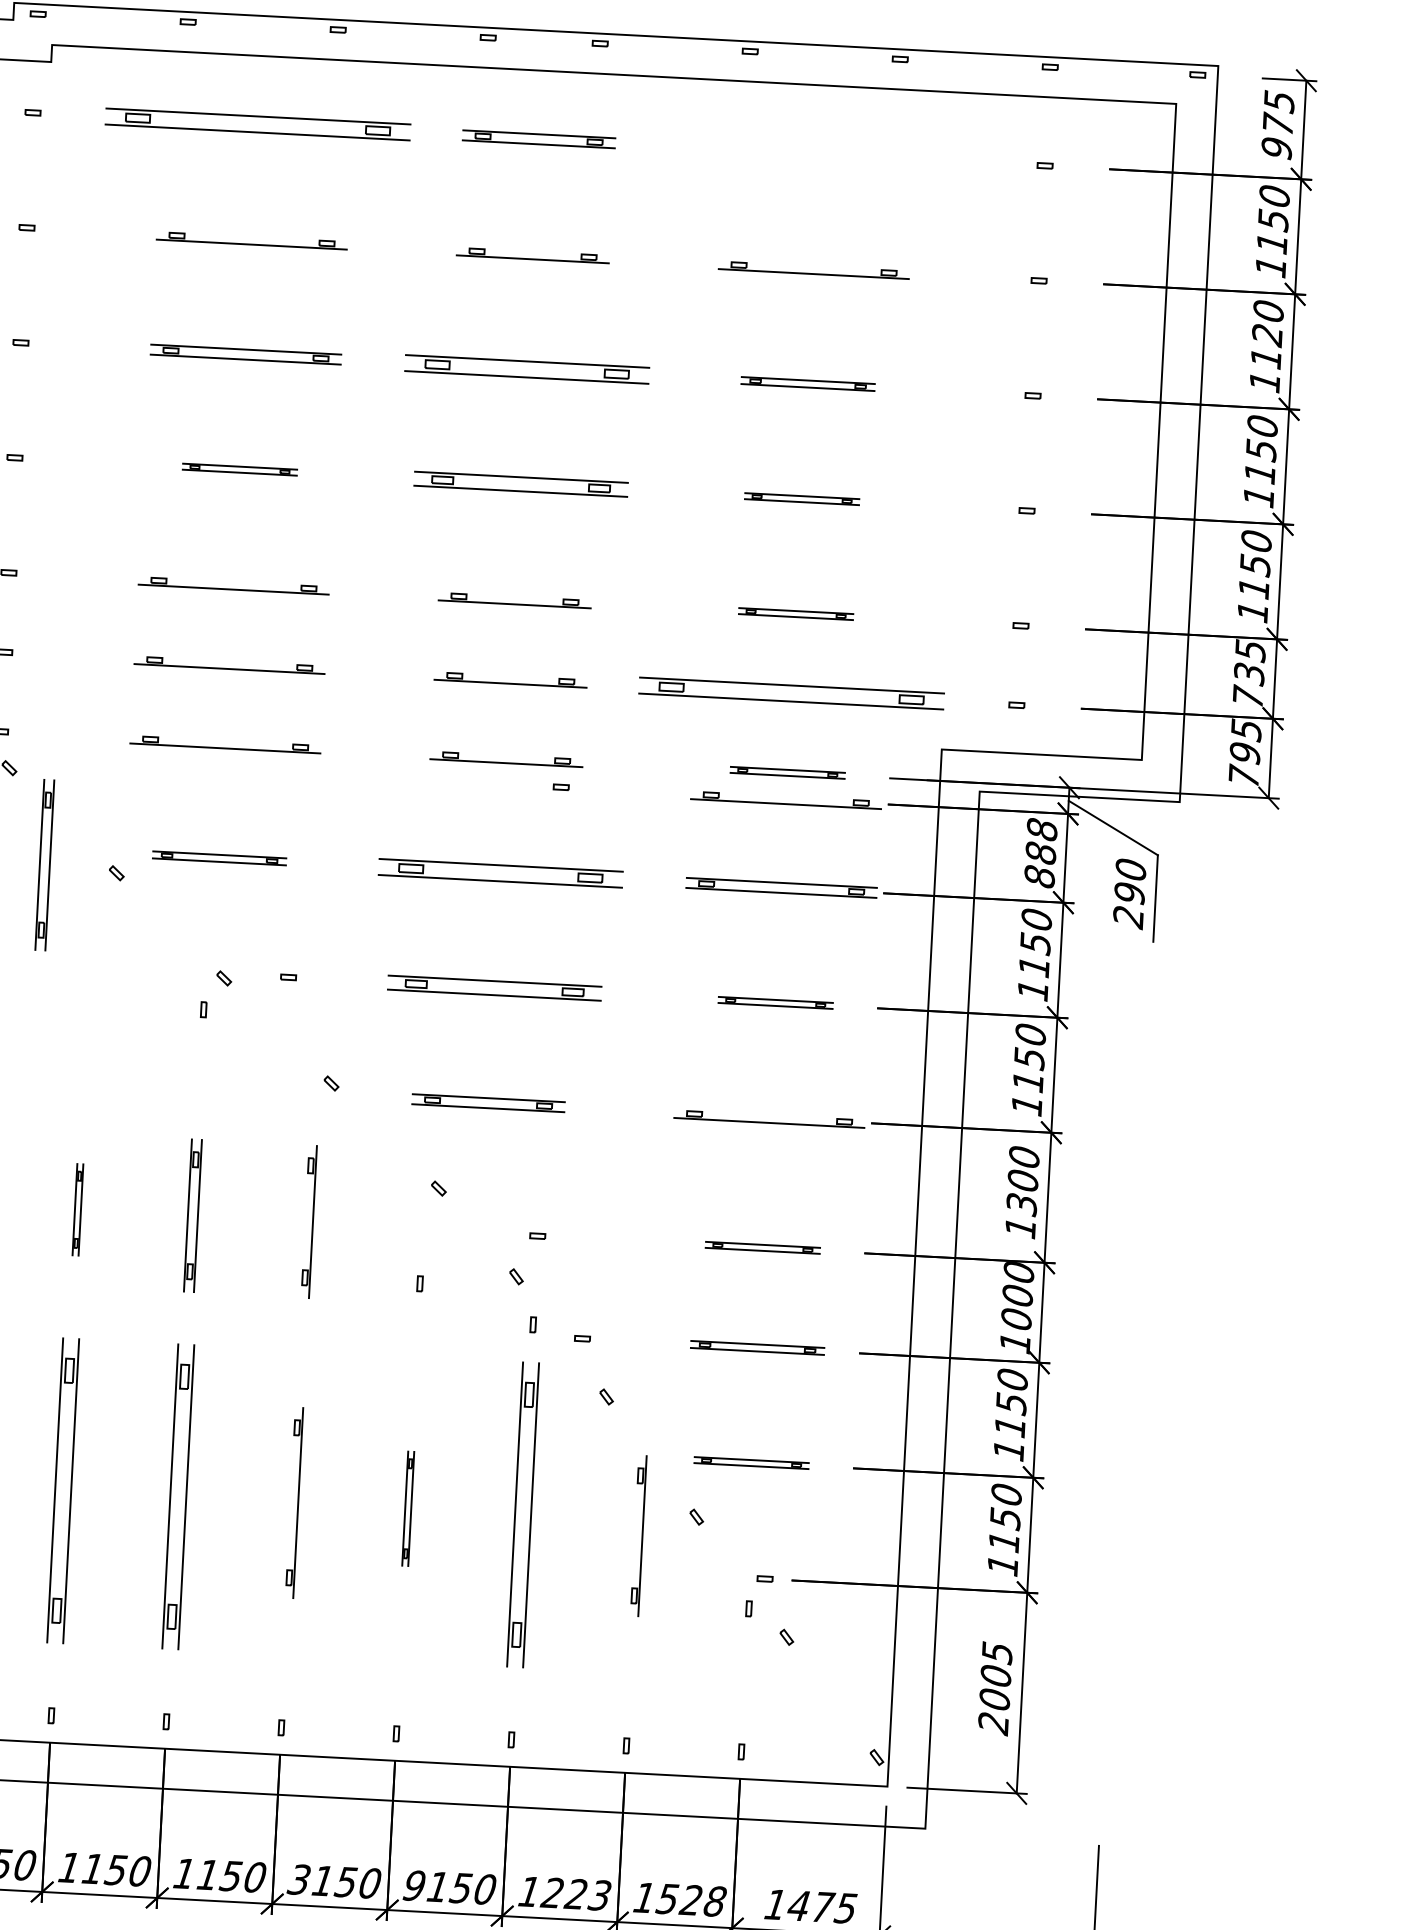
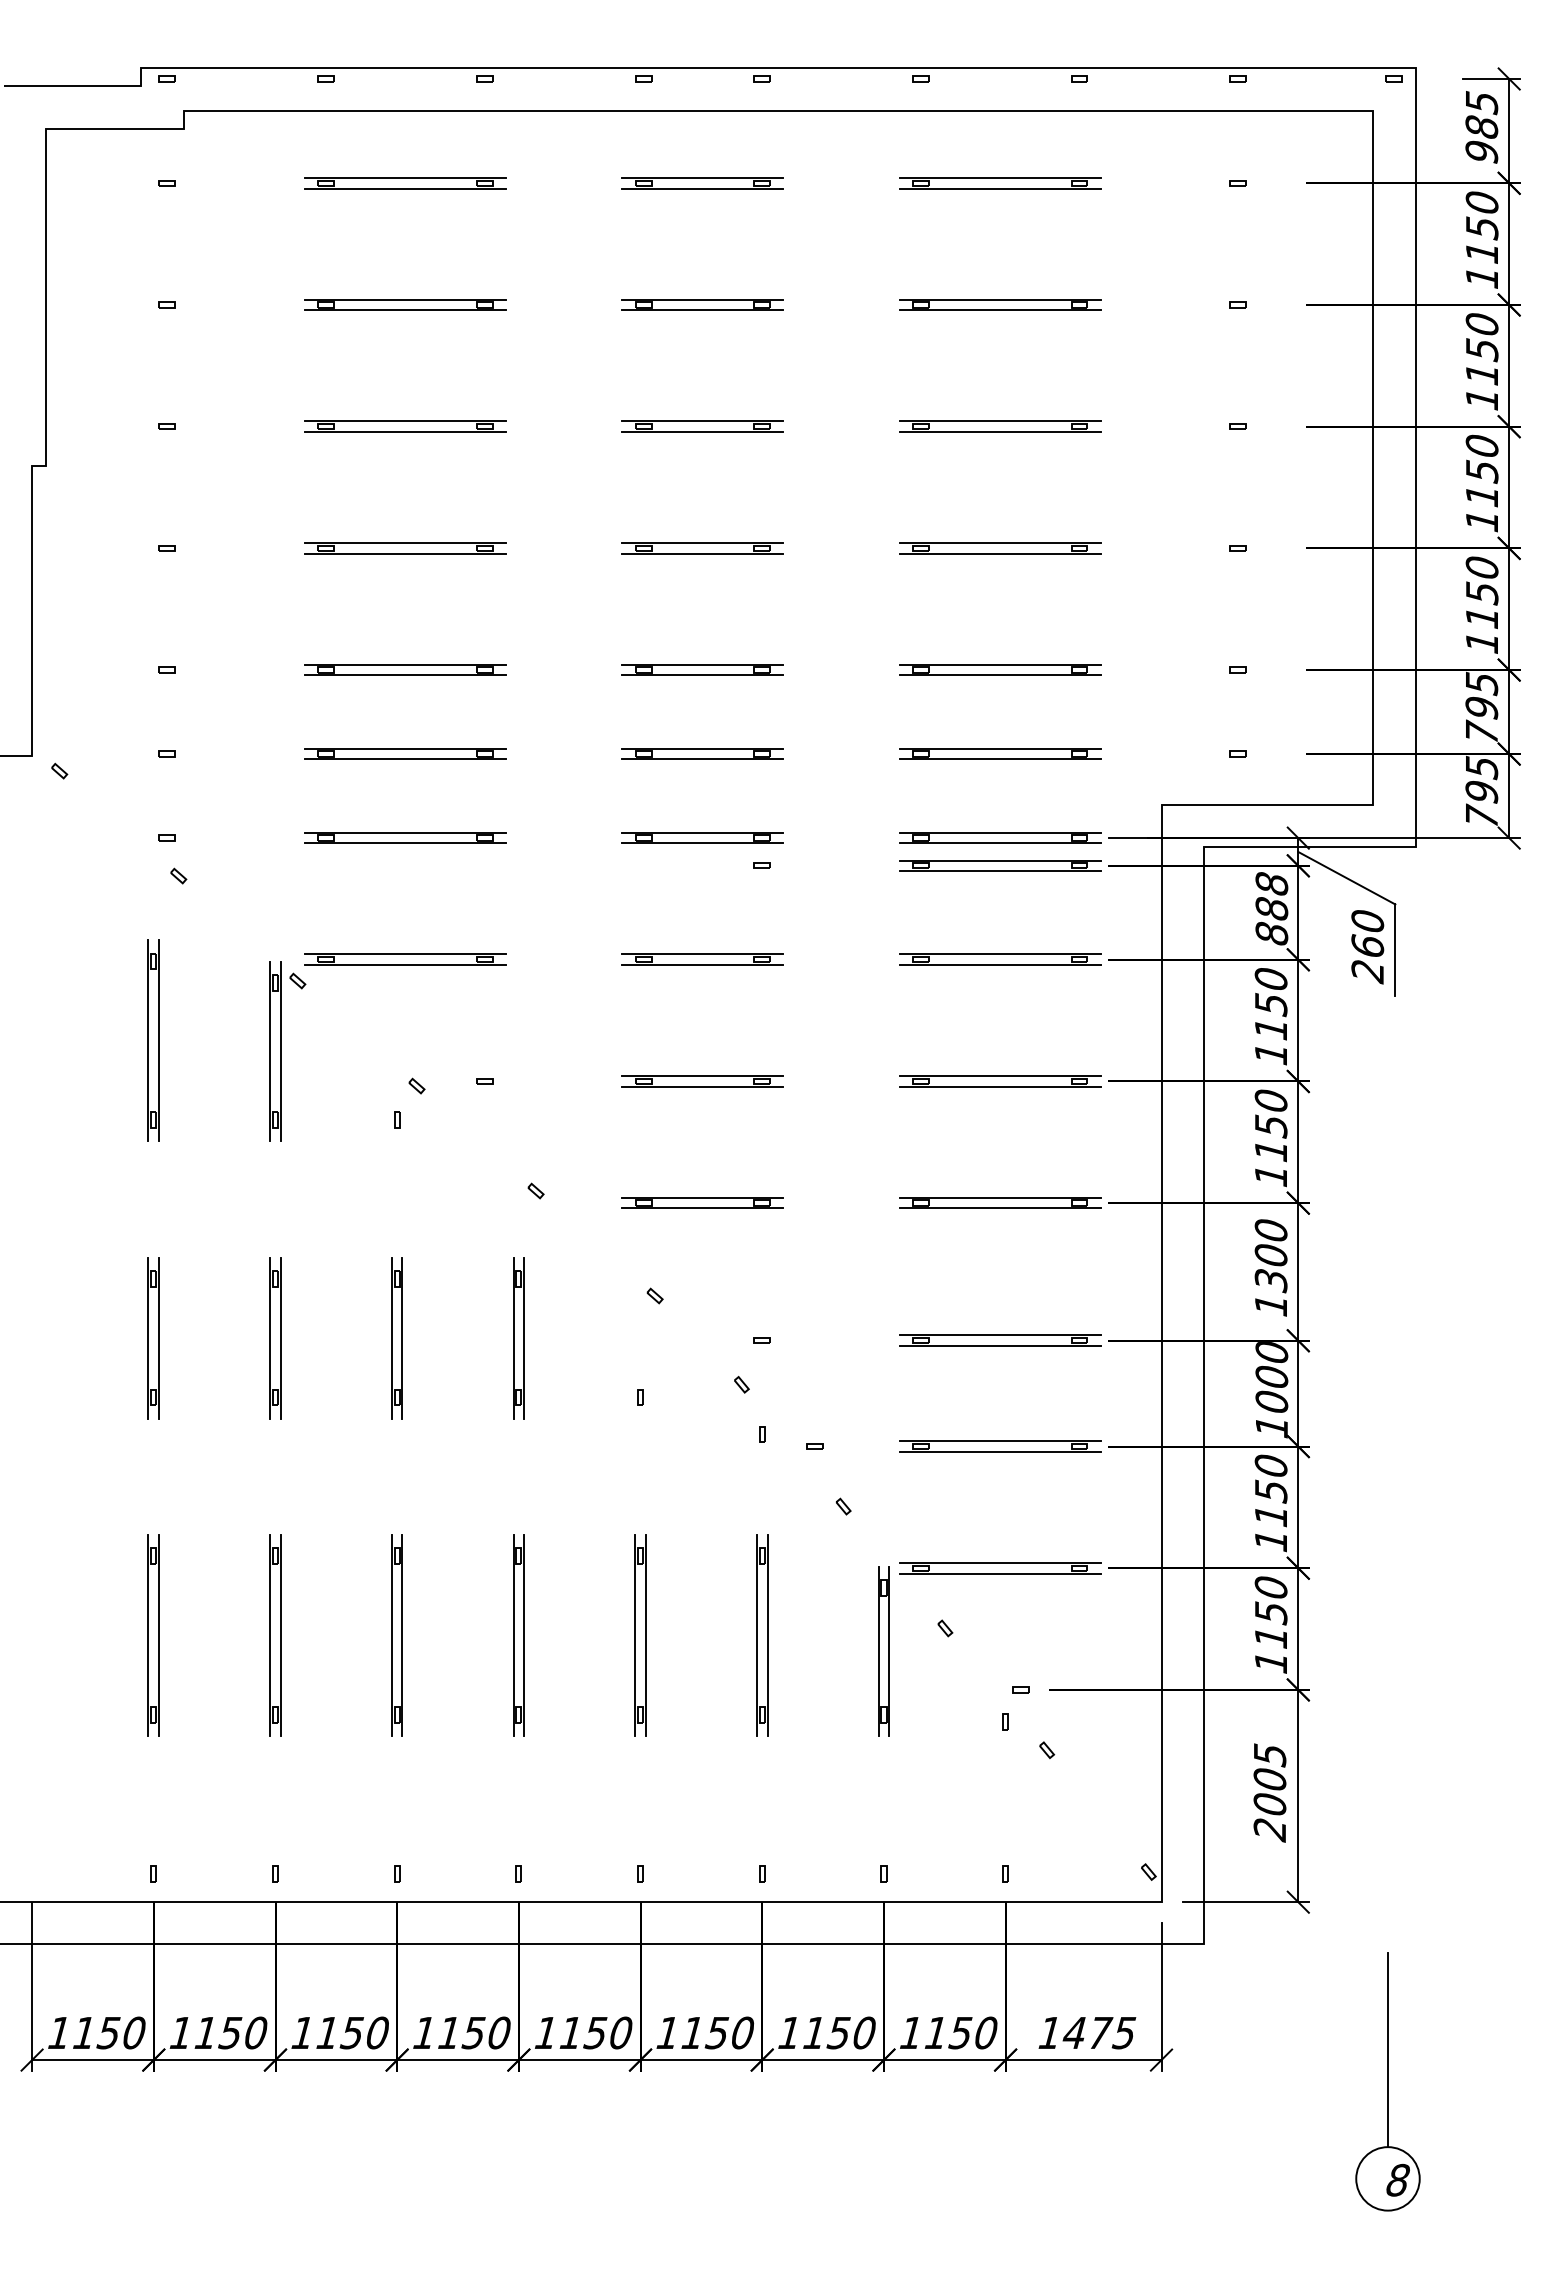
text: (1277, 123) -> (1481, 125), 975 -> 985
part: (258, 124) -> (405, 183), size x0.62
part: (820, 154) -> (1000, 183), added
line: (252, 234) -> (405, 299), added
line: (533, 249) -> (702, 299), added
line: (813, 263) -> (999, 299), added
text: (1266, 335) -> (1481, 350), 1120 -> 1150
part: (526, 369) -> (702, 426), size x0.62
part: (808, 383) -> (1000, 426), size x1.43
part: (239, 469) -> (405, 548), size x1.67
part: (520, 484) -> (702, 548), size x0.71
part: (802, 499) -> (1000, 548), size x1.67
line: (234, 579) -> (405, 664), added
line: (514, 594) -> (702, 664), added
part: (796, 613) -> (1000, 669), size x1.67
line: (230, 658) -> (405, 748), added
line: (510, 673) -> (702, 748), added
text: (1248, 674) -> (1481, 708), 735 -> 795
part: (792, 693) -> (1000, 753), size x0.62
line: (225, 738) -> (405, 832), added
line: (506, 752) -> (702, 832), added
part: (788, 772) -> (1000, 837), size x1.67
line: (785, 794) -> (999, 860), added
part: (219, 858) -> (405, 959), size x1.43
part: (44, 865) -> (275, 1051), moved
part: (500, 872) -> (702, 959), size x0.62
text: (1129, 893) -> (1367, 946), 290 -> 260
part: (494, 988) -> (702, 1081), size x0.71
part: (775, 1002) -> (1000, 1081), size x1.67
line: (769, 1112) -> (999, 1197), added
part: (77, 1209) -> (275, 1338), size x1.67
line: (302, 1220) -> (513, 1337), added
part: (763, 1247) -> (1000, 1340), size x1.67
part: (757, 1347) -> (1000, 1446), size x1.43
part: (751, 1463) -> (1000, 1568), size x1.67
part: (63, 1490) -> (275, 1635), size x0.62
part: (177, 1496) -> (396, 1635), size x0.62
line: (288, 1502) -> (513, 1635), added
part: (408, 1508) -> (640, 1635), size x1.67
part: (523, 1514) -> (762, 1635), size x0.62
line: (632, 1535) -> (878, 1651), added
text: (298, 1879) -> (545, 2032), 3150 -> 1150
text: (414, 1885) -> (667, 2032), 9150 -> 1150
text: (575, 1893) -> (838, 2032), 1223 -> 1150
text: (691, 1899) -> (960, 2032), 1528 -> 1150

